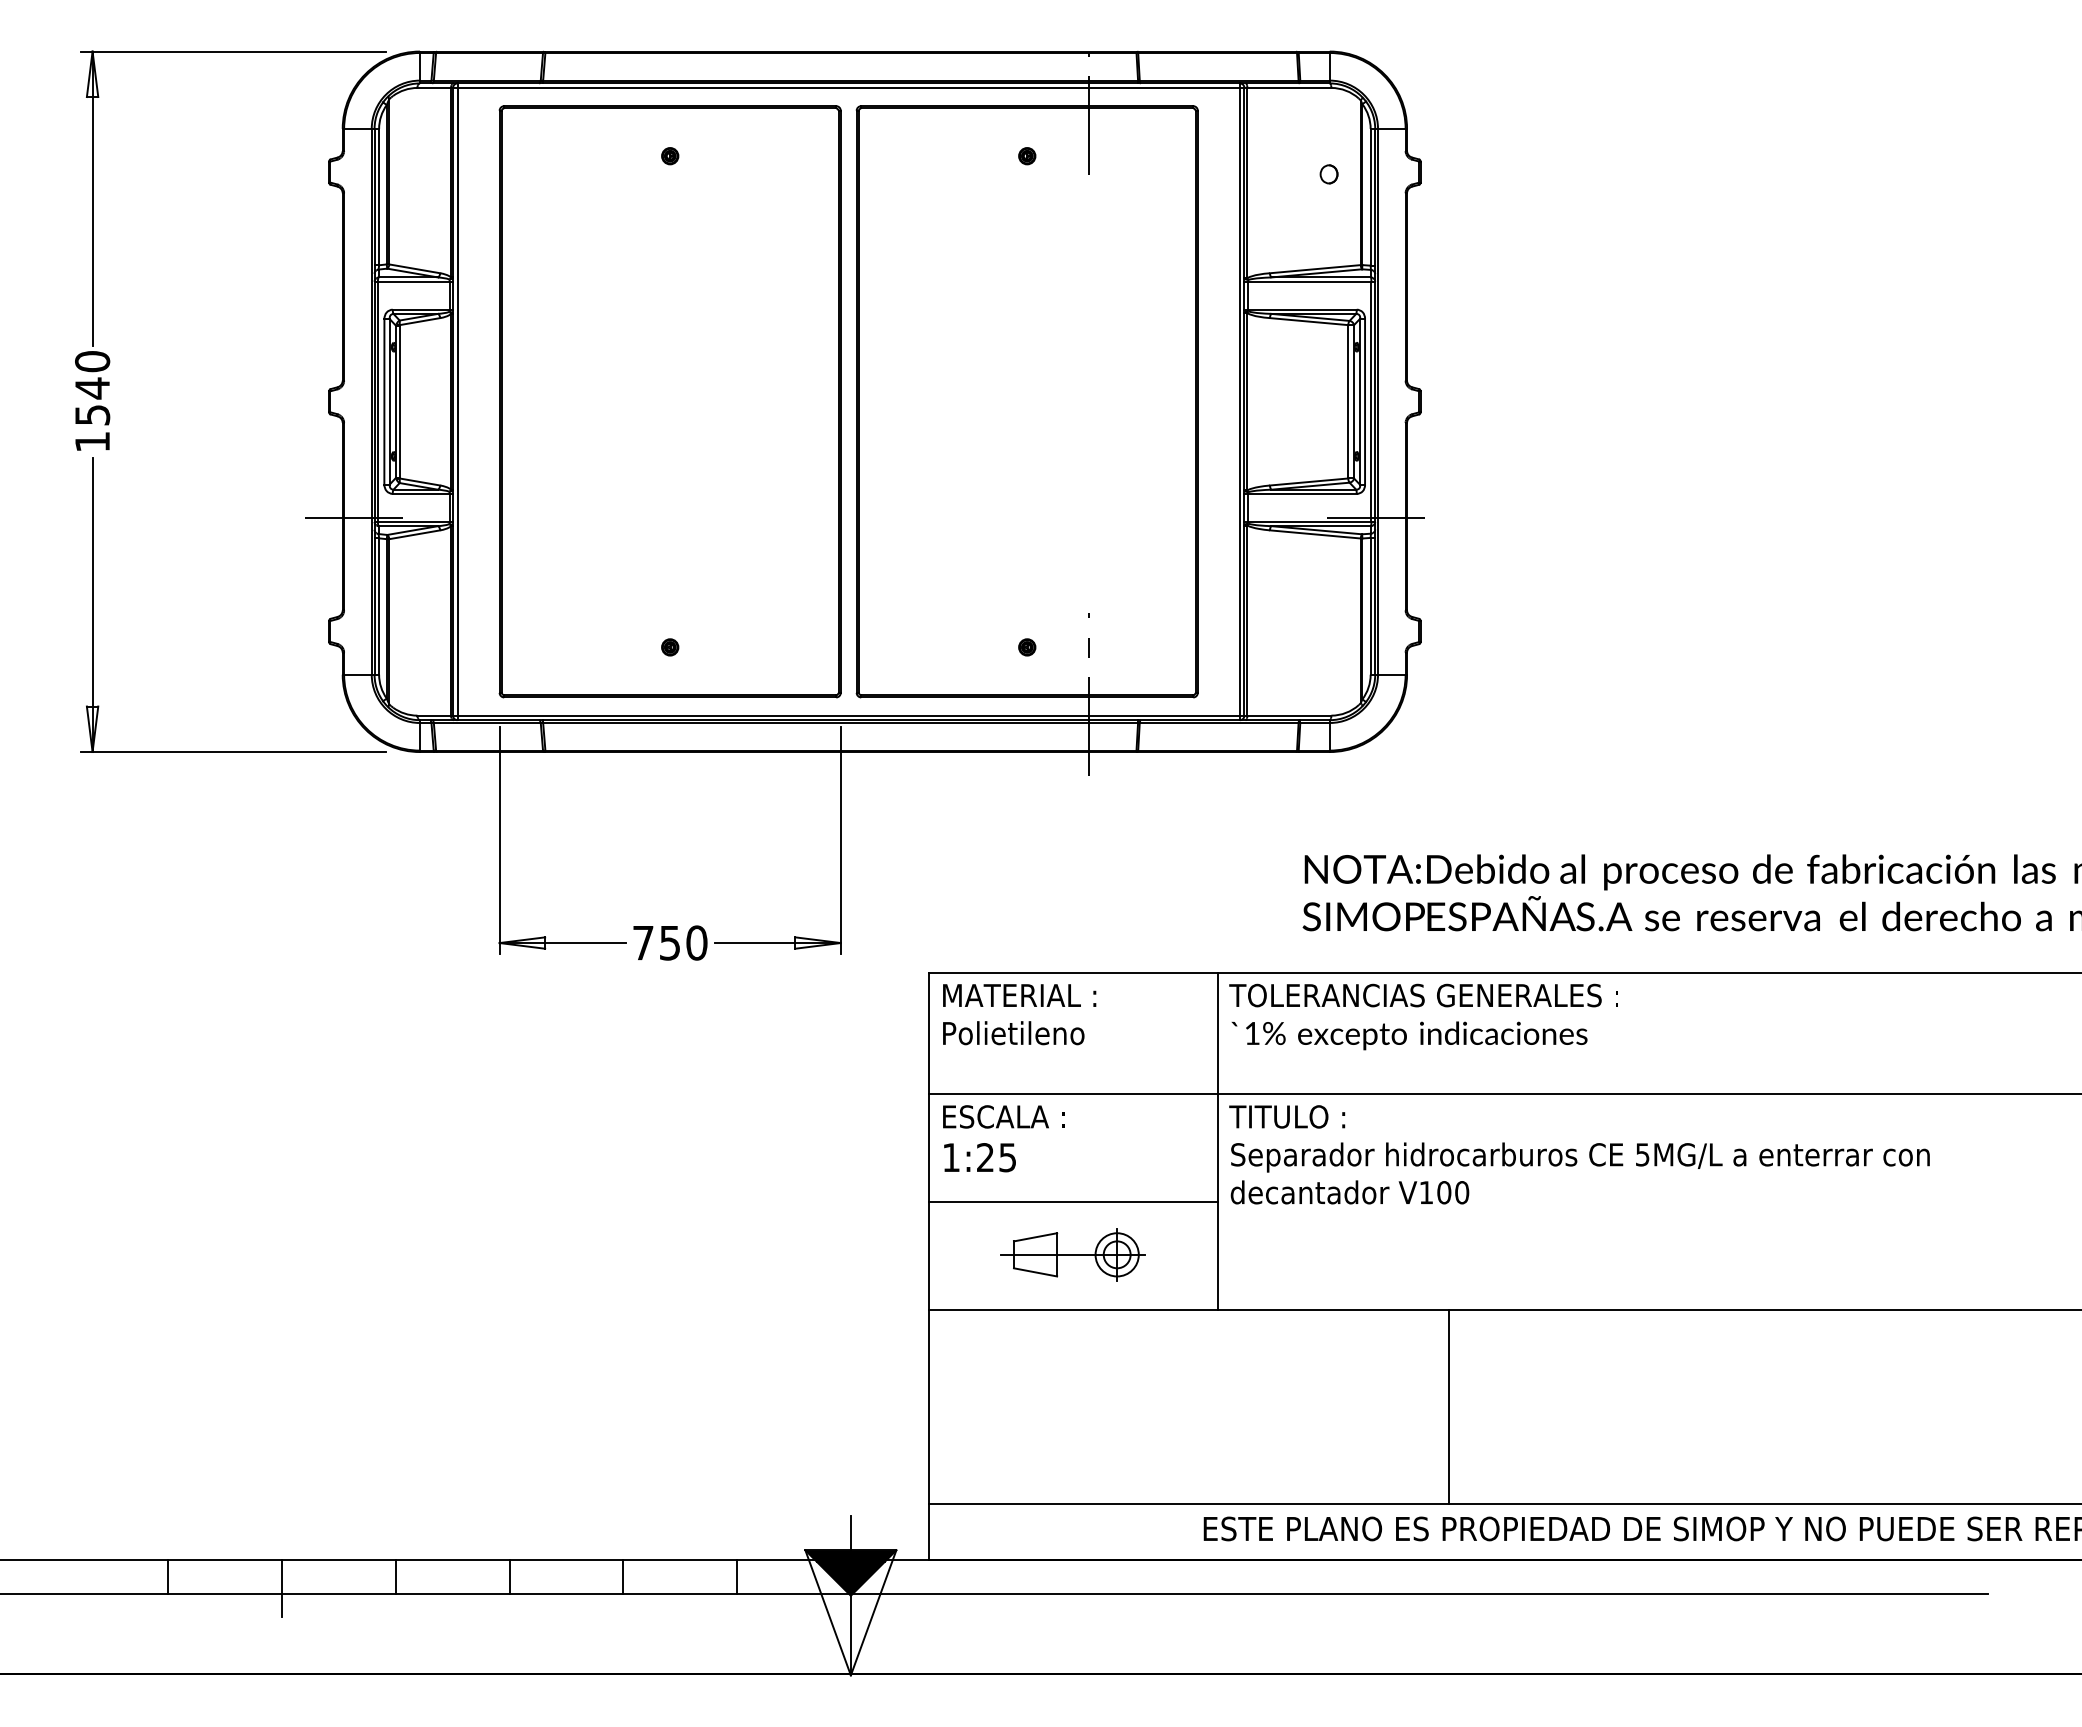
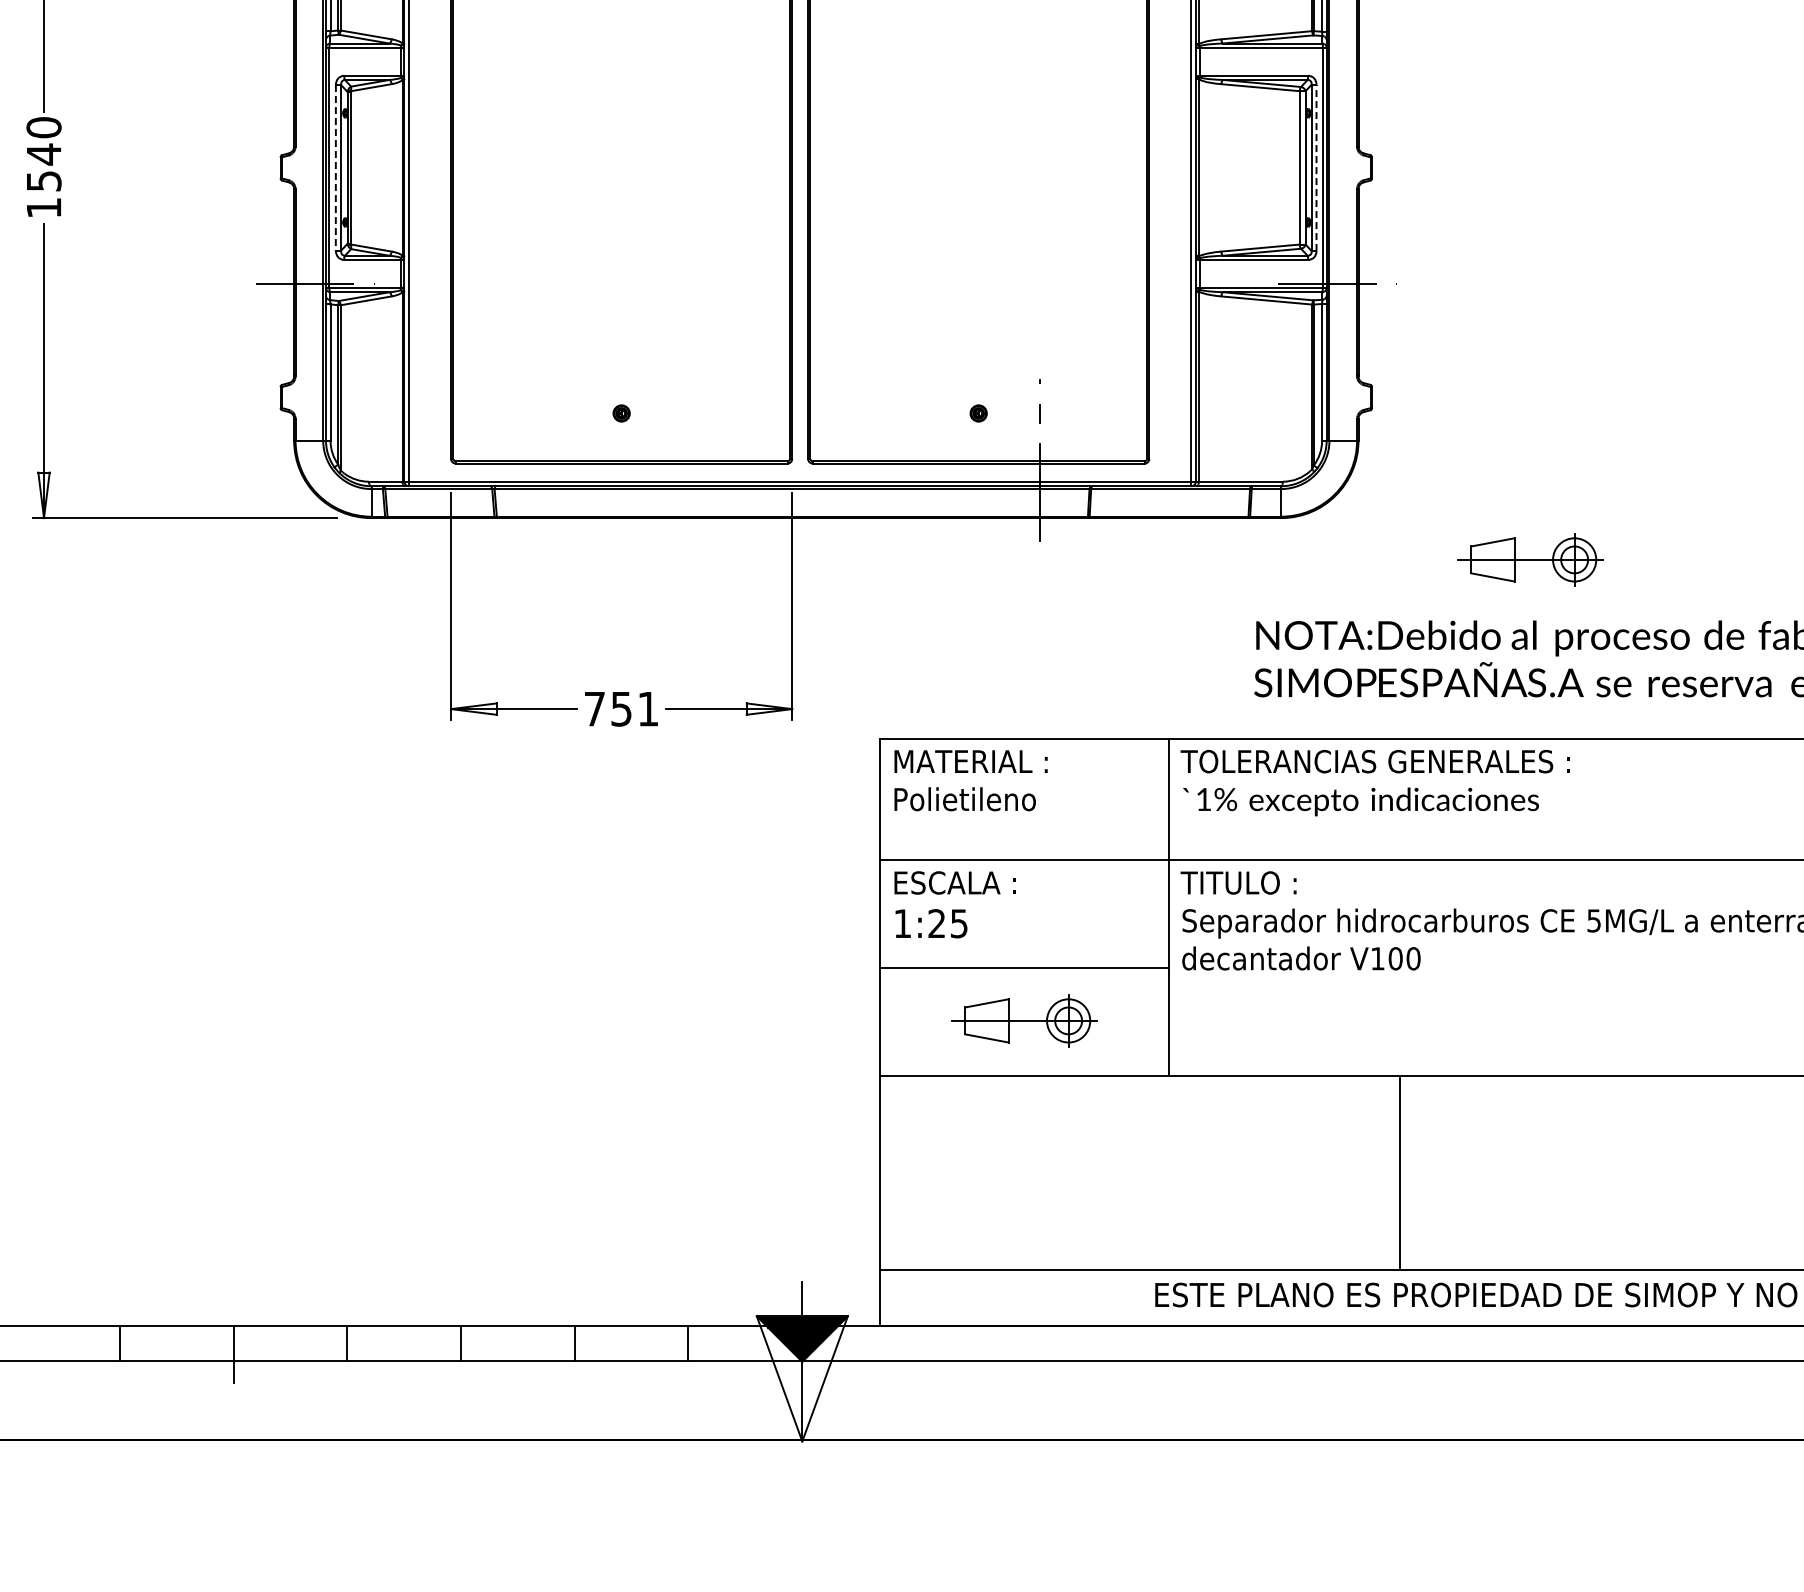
line: (384, 401) -> (335, 167), solid -> dashed
line: (1365, 401) -> (1316, 167), solid -> dashed
part: (1578, 793) -> (1529, 559), added
text: (696, 942) -> (647, 708), 750 -> 751

